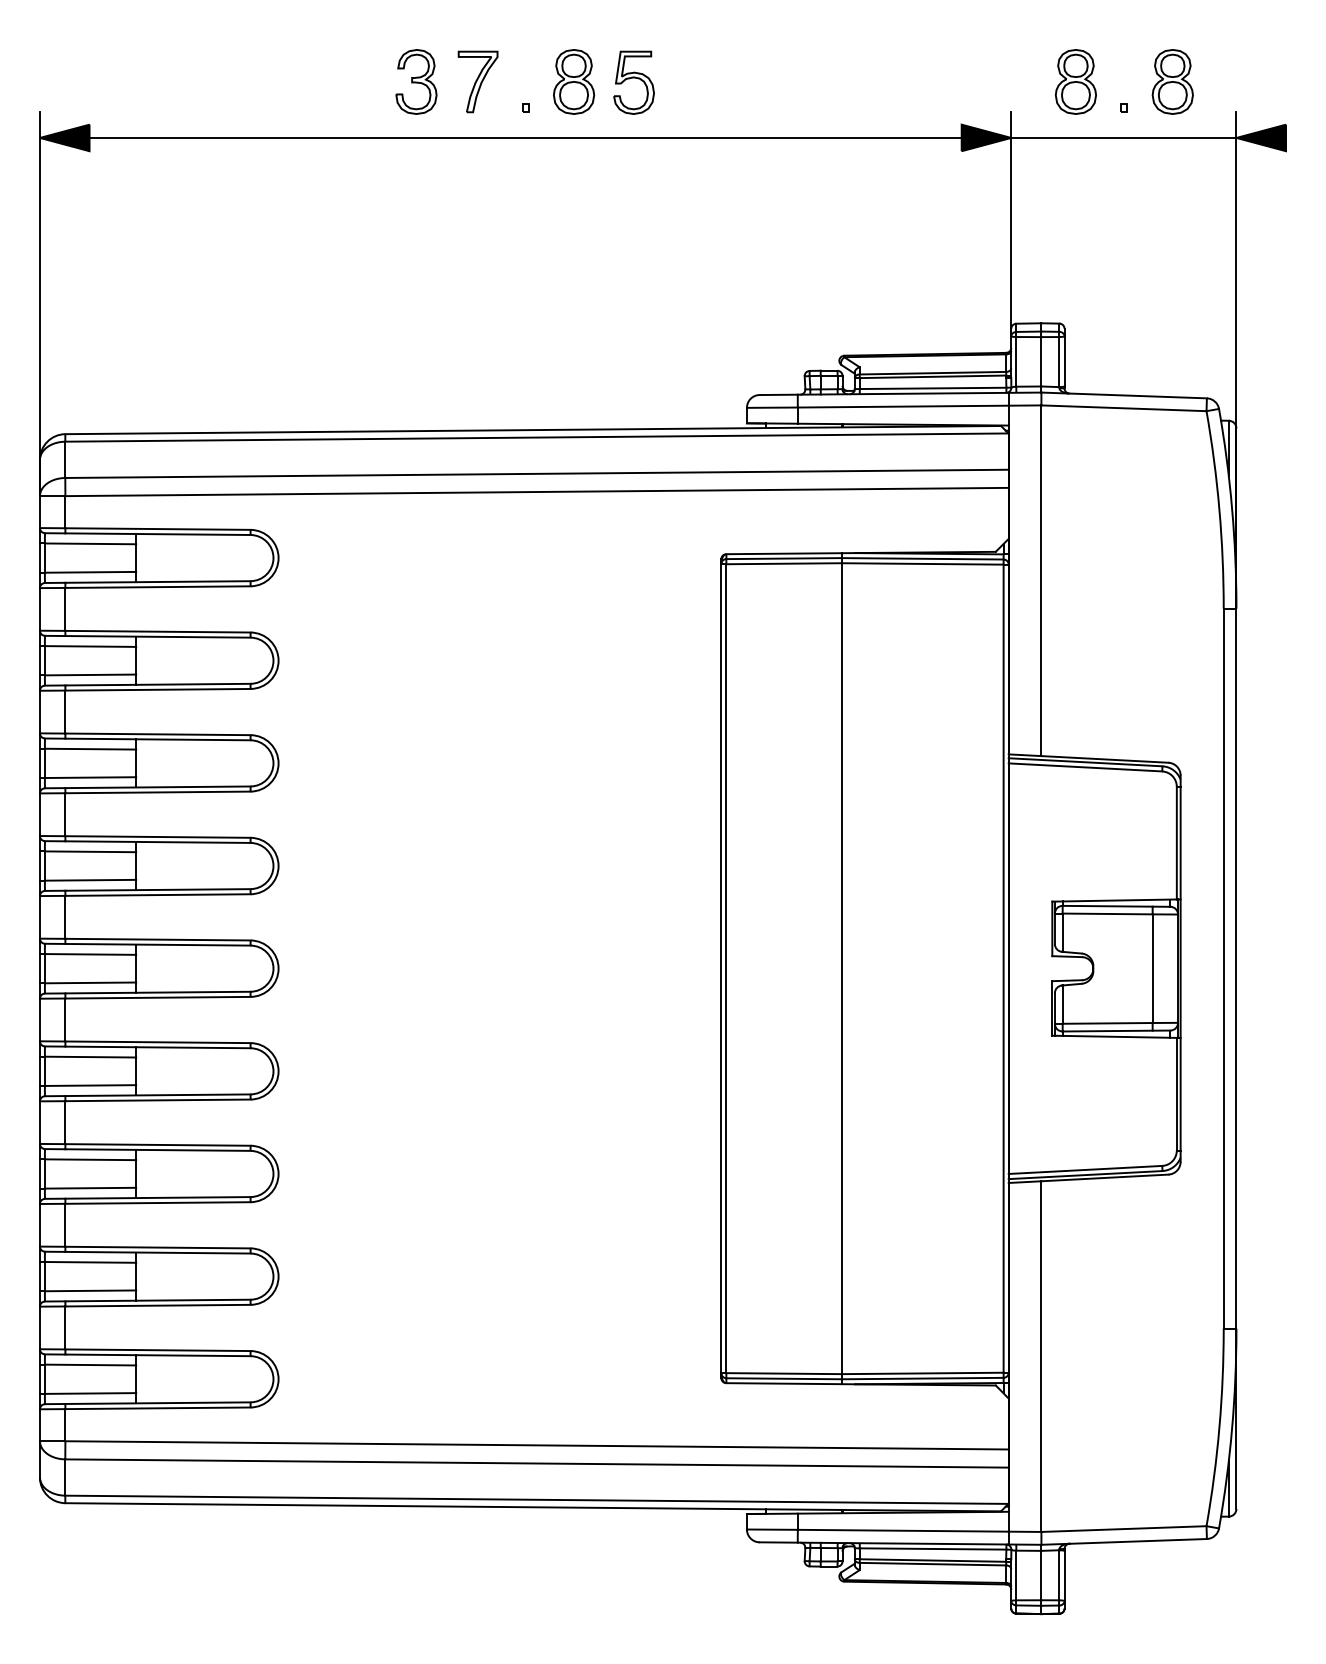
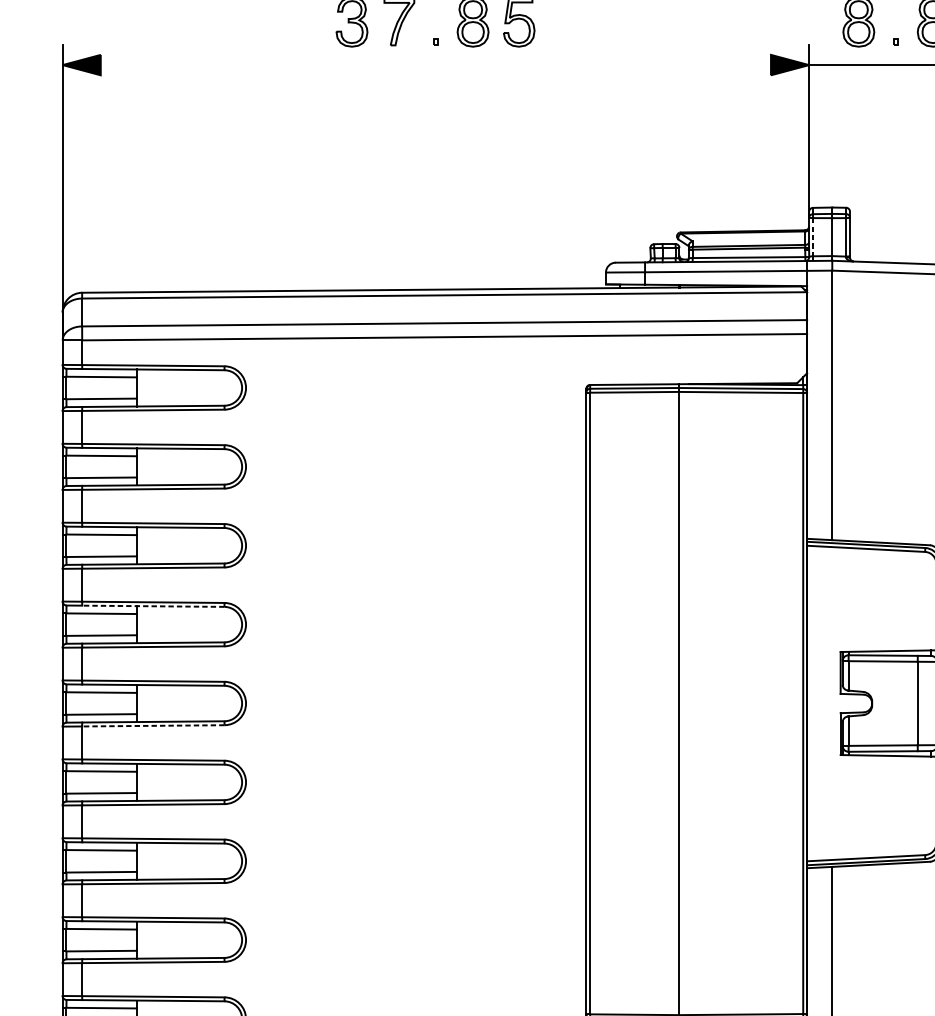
line: (525, 137) -> (435, 64), removed
line: (1016, 361) -> (813, 236), solid -> dashed
line: (158, 842) -> (153, 606), solid -> dashed
line: (158, 997) -> (153, 725), solid -> dashed

